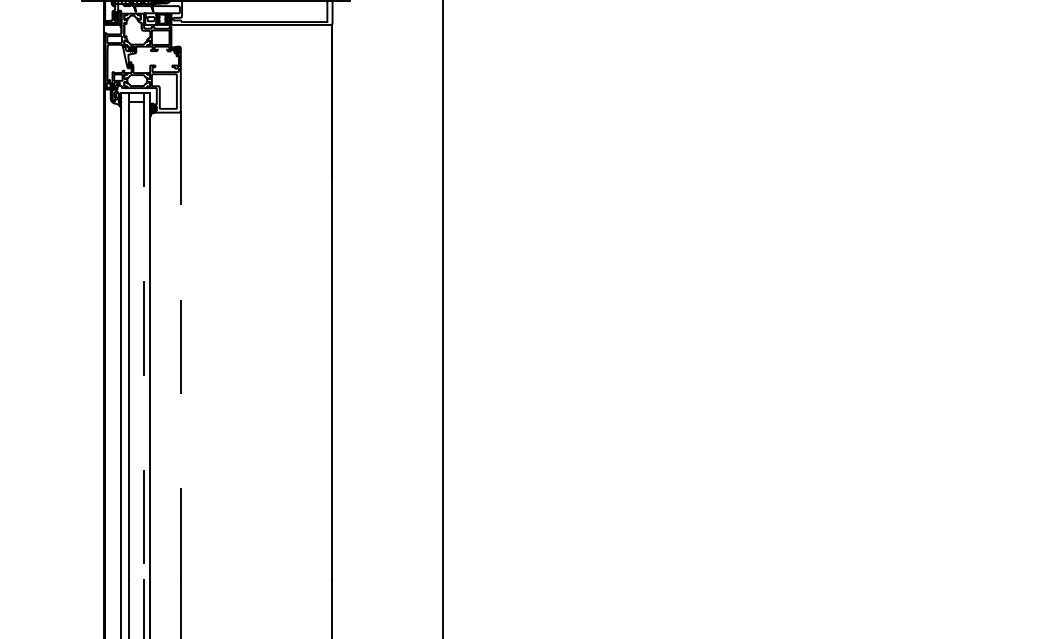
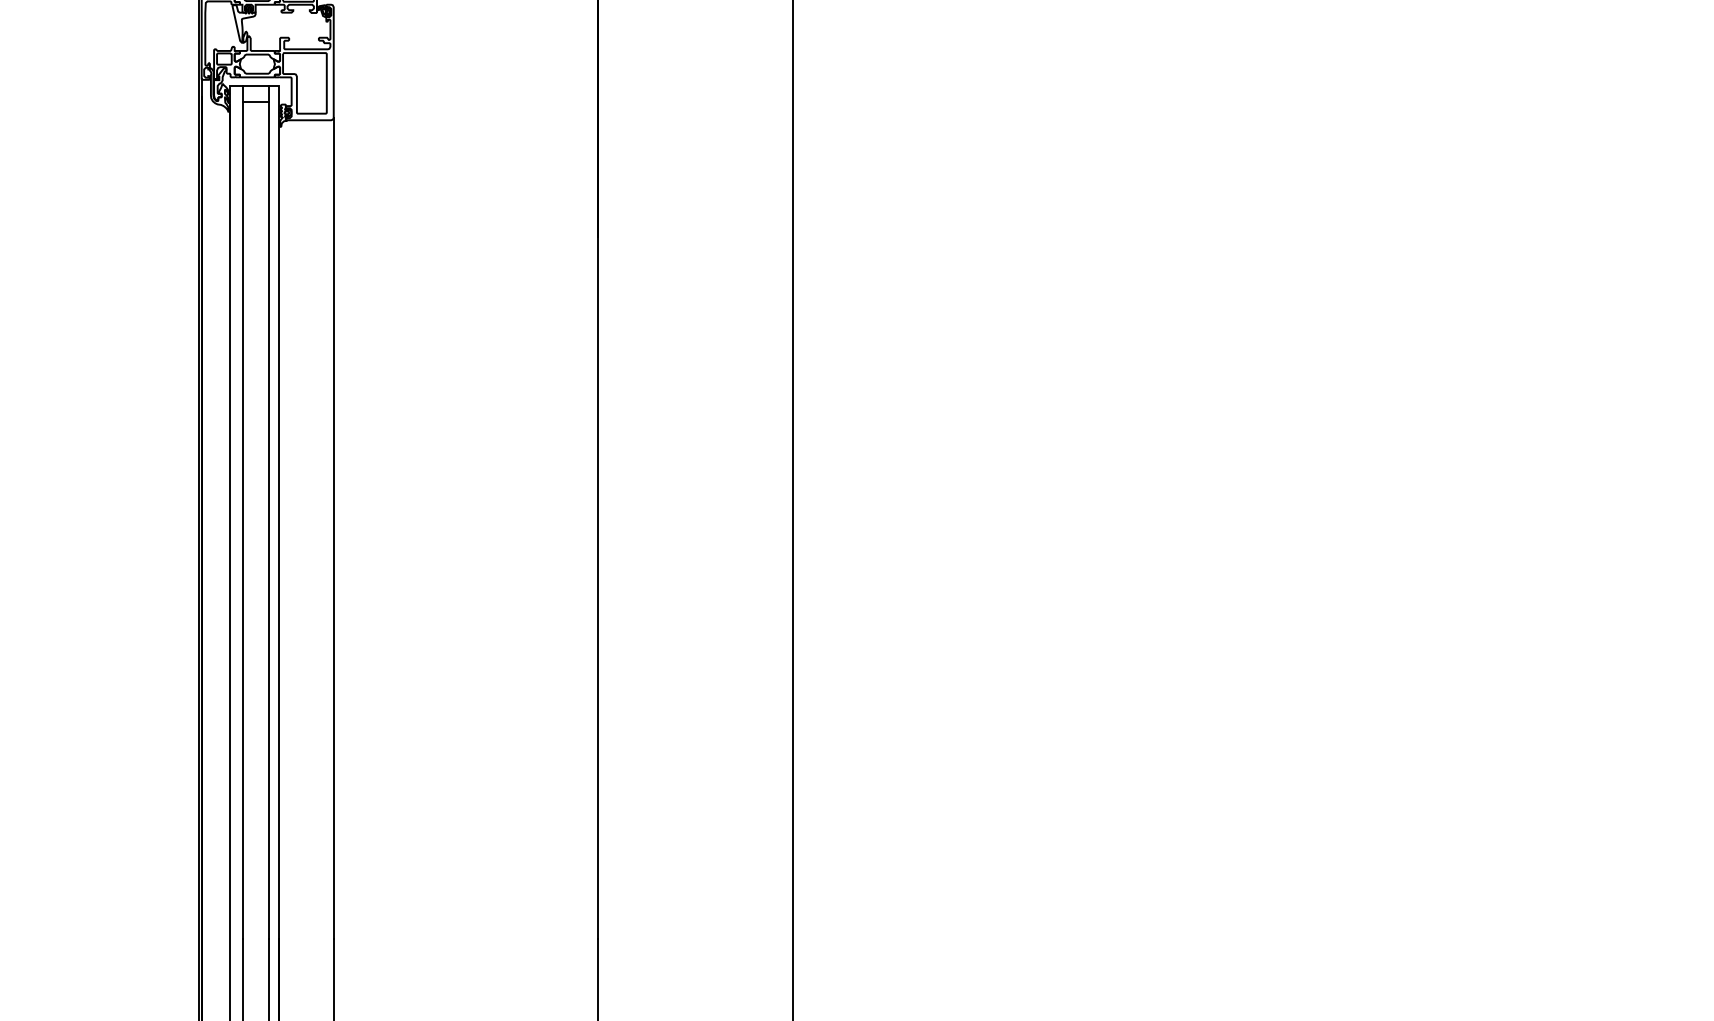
line: (144, 336) -> (270, 512), dashed -> solid
line: (180, 345) -> (333, 528), dashed -> solid

